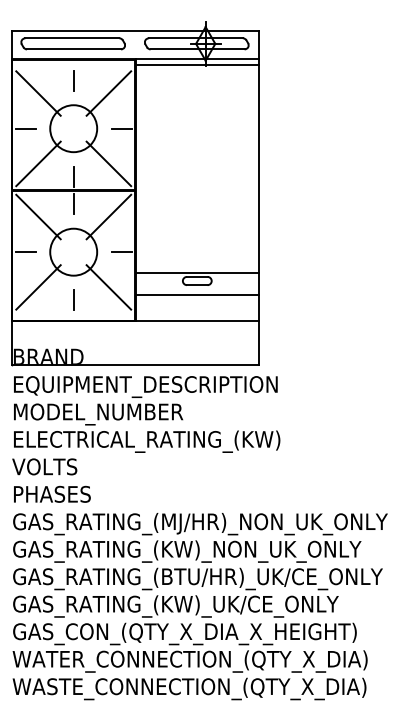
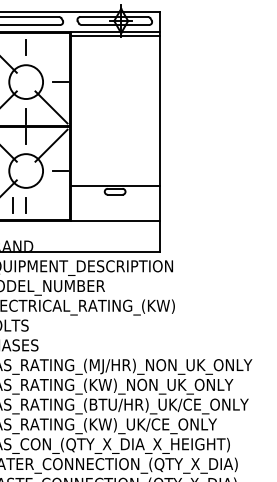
line: (108, 93) -> (51, 56), removed
line: (108, 287) -> (51, 196), removed
line: (197, 294) -> (115, 201), removed
line: (55, 299) -> (13, 205), added

